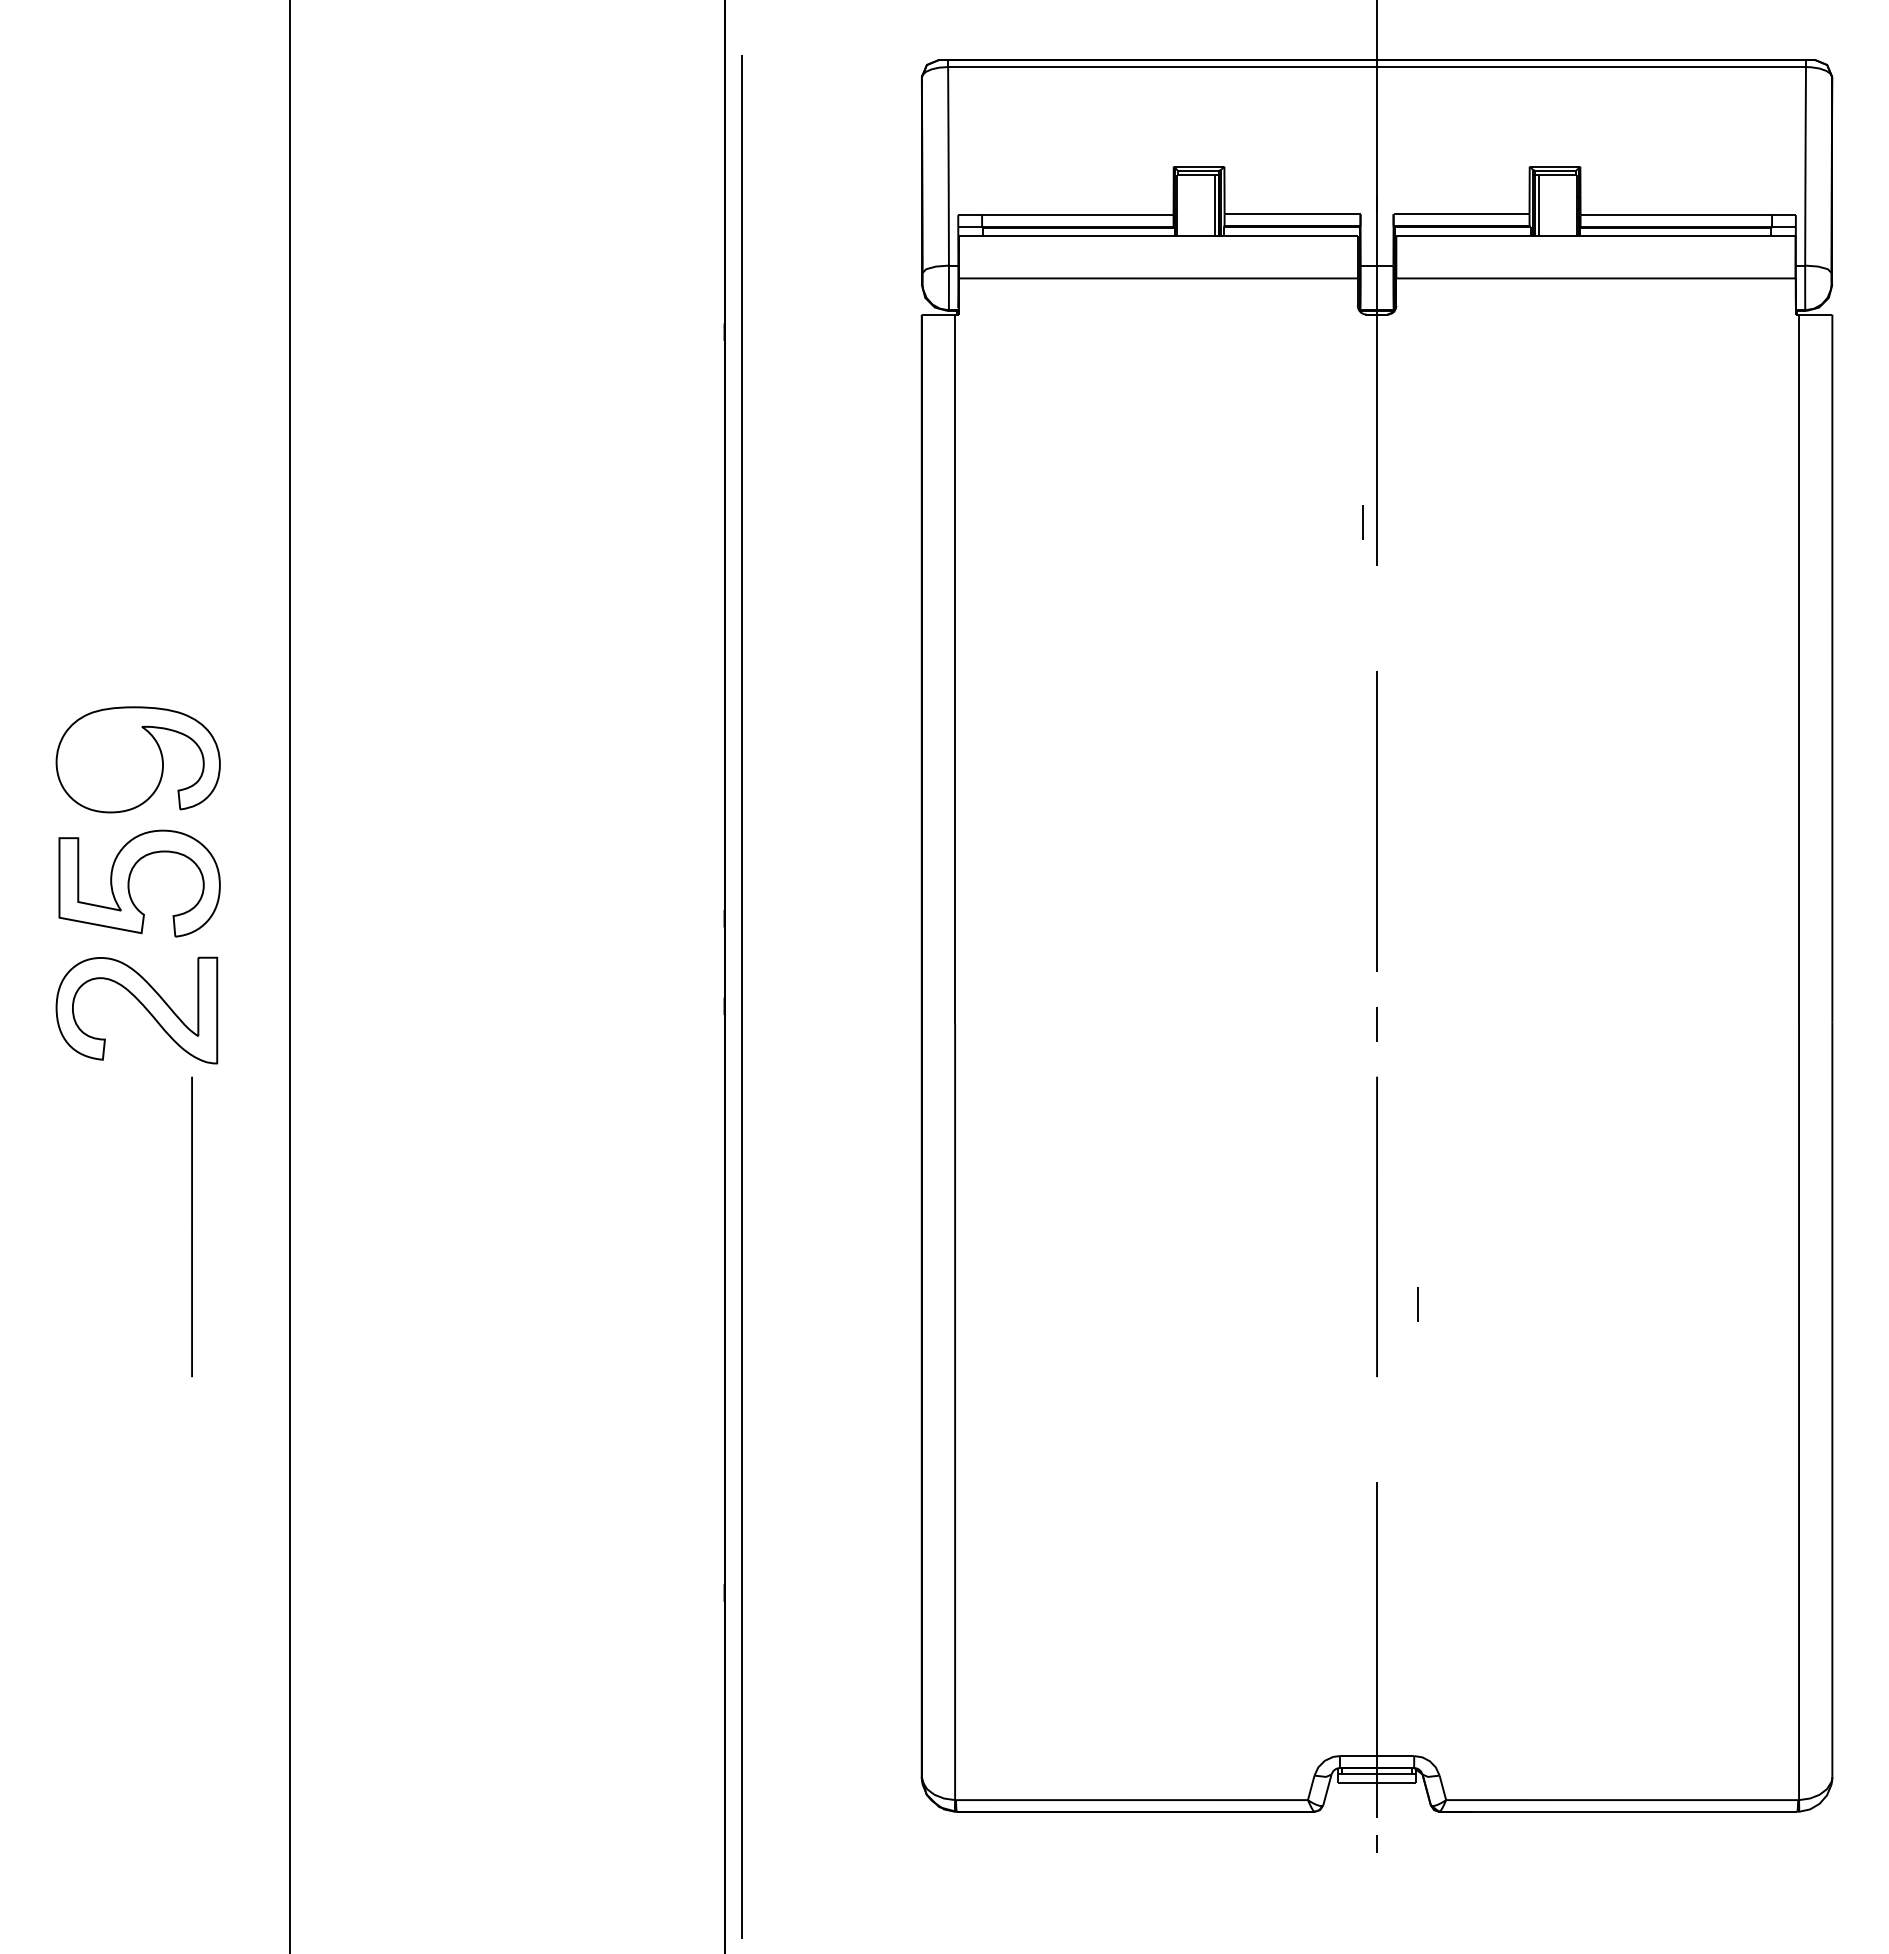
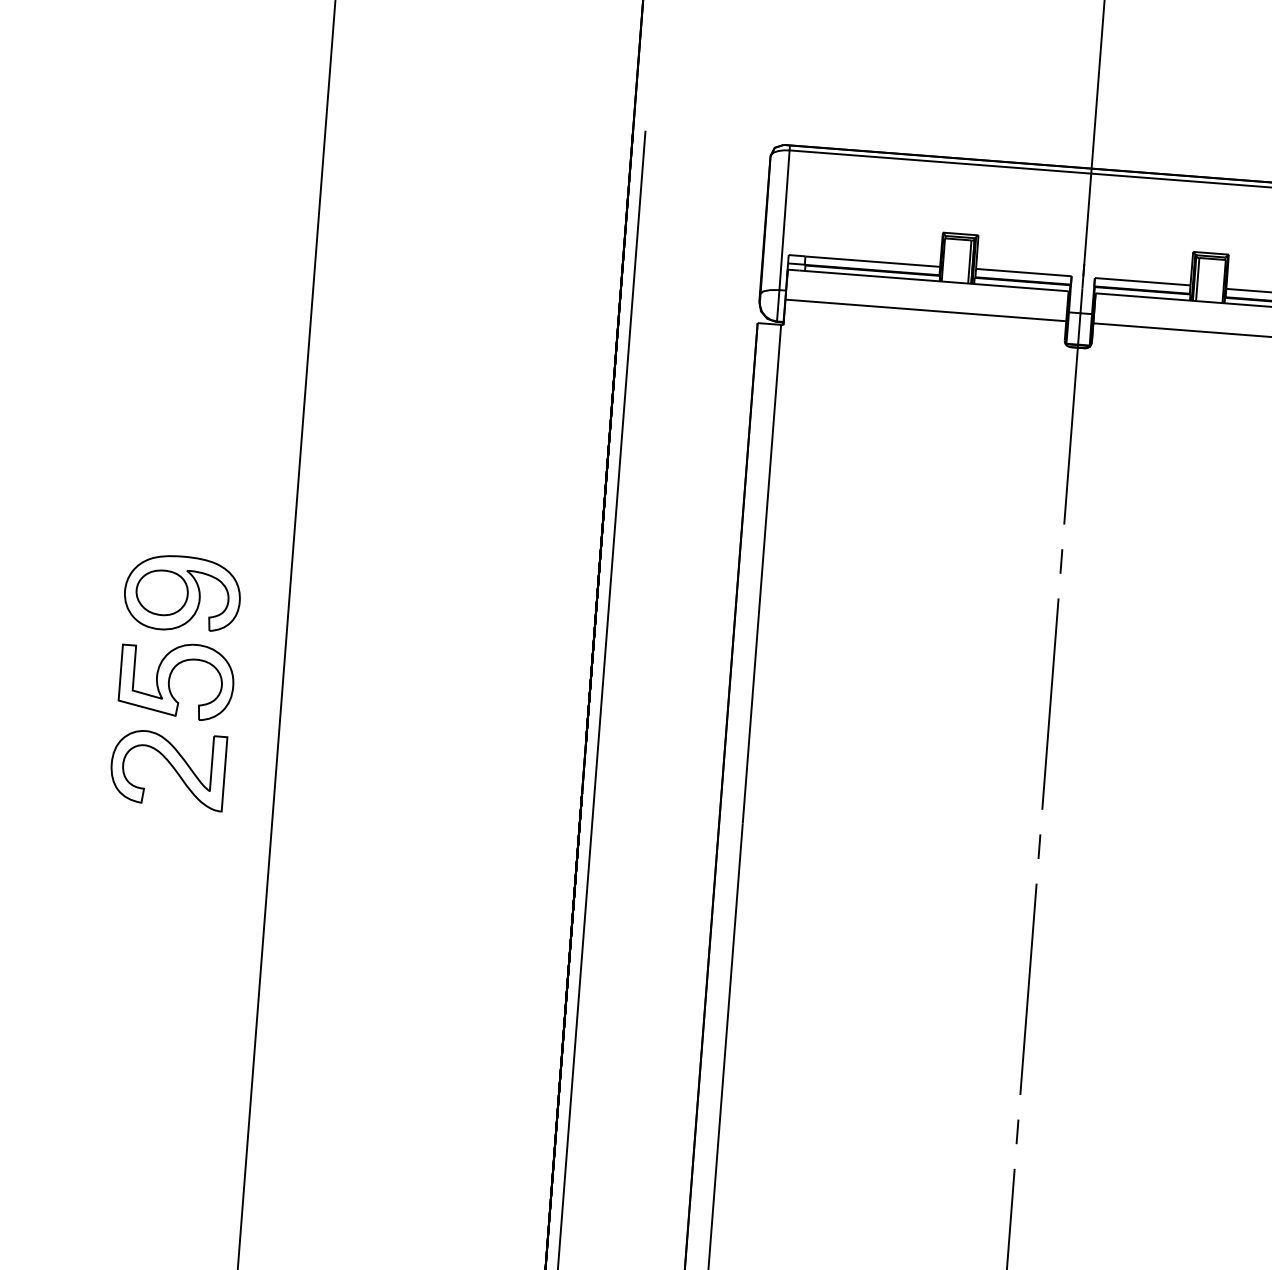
line: (1362, 522) -> (1061, 561), moved
part: (109, 760) -> (162, 592), added
line: (191, 1226) -> (194, 924), removed
line: (1417, 1304) -> (1017, 1131), moved

